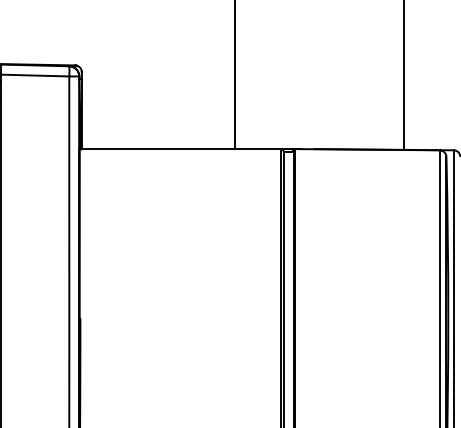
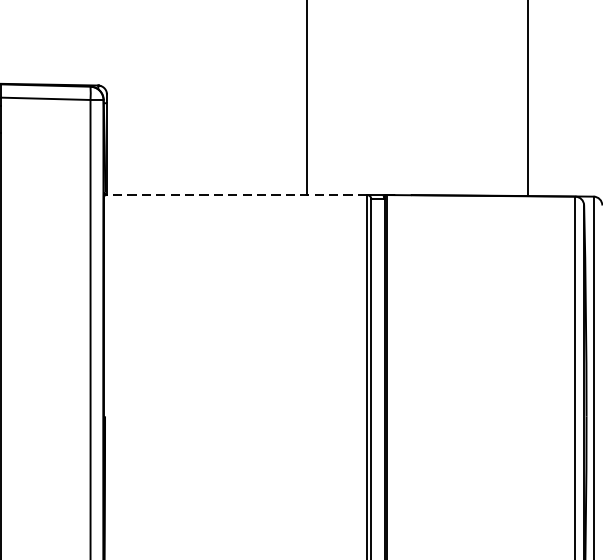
line: (179, 149) -> (234, 195), solid -> dashed

